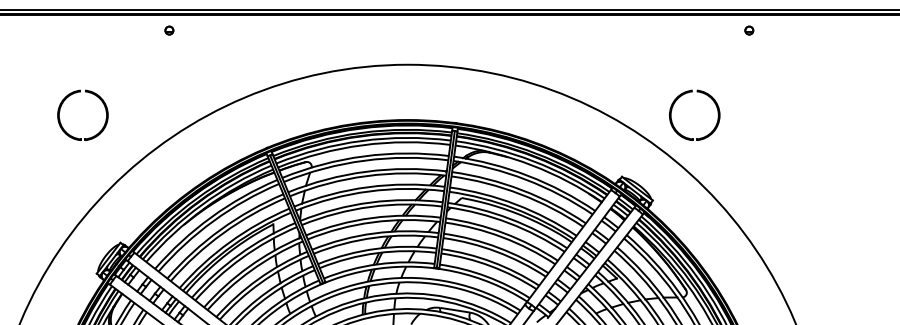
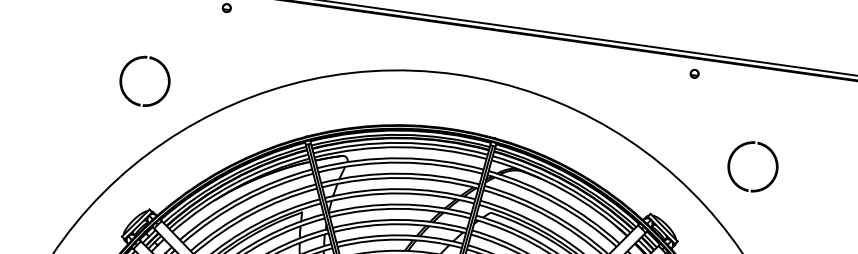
part: (749, 30) -> (694, 73), moved
part: (76, 93) -> (141, 59), moved
part: (688, 93) -> (749, 144), moved

